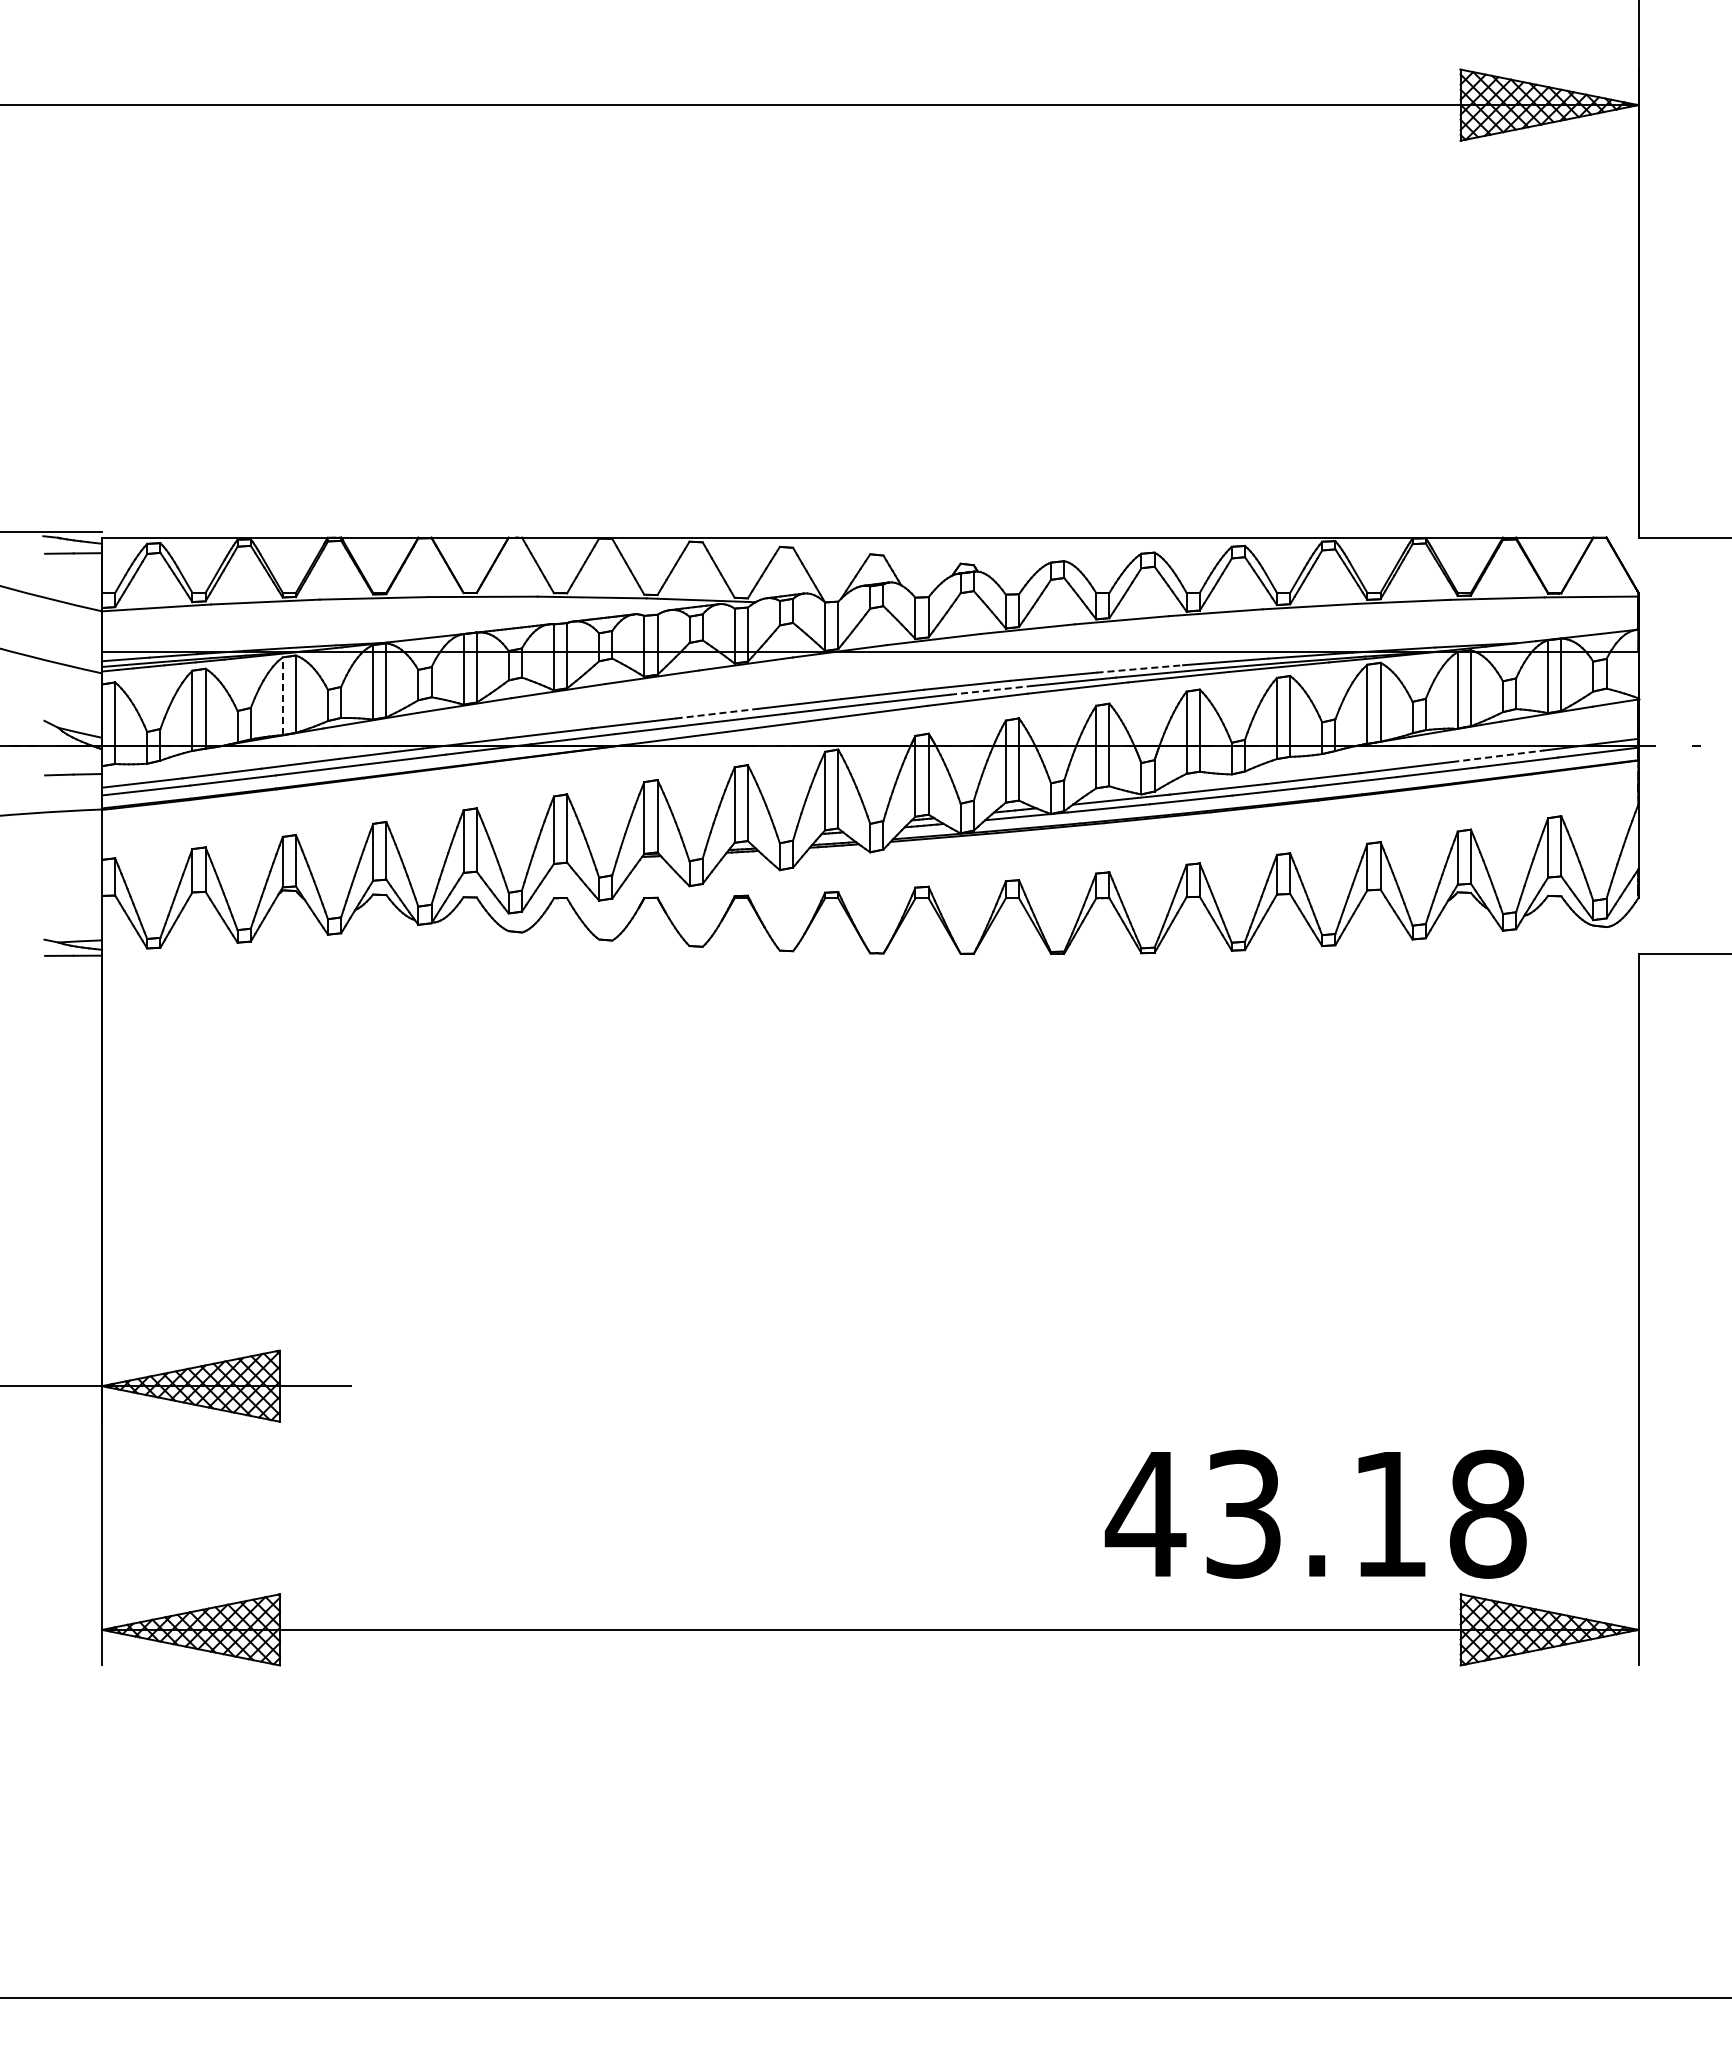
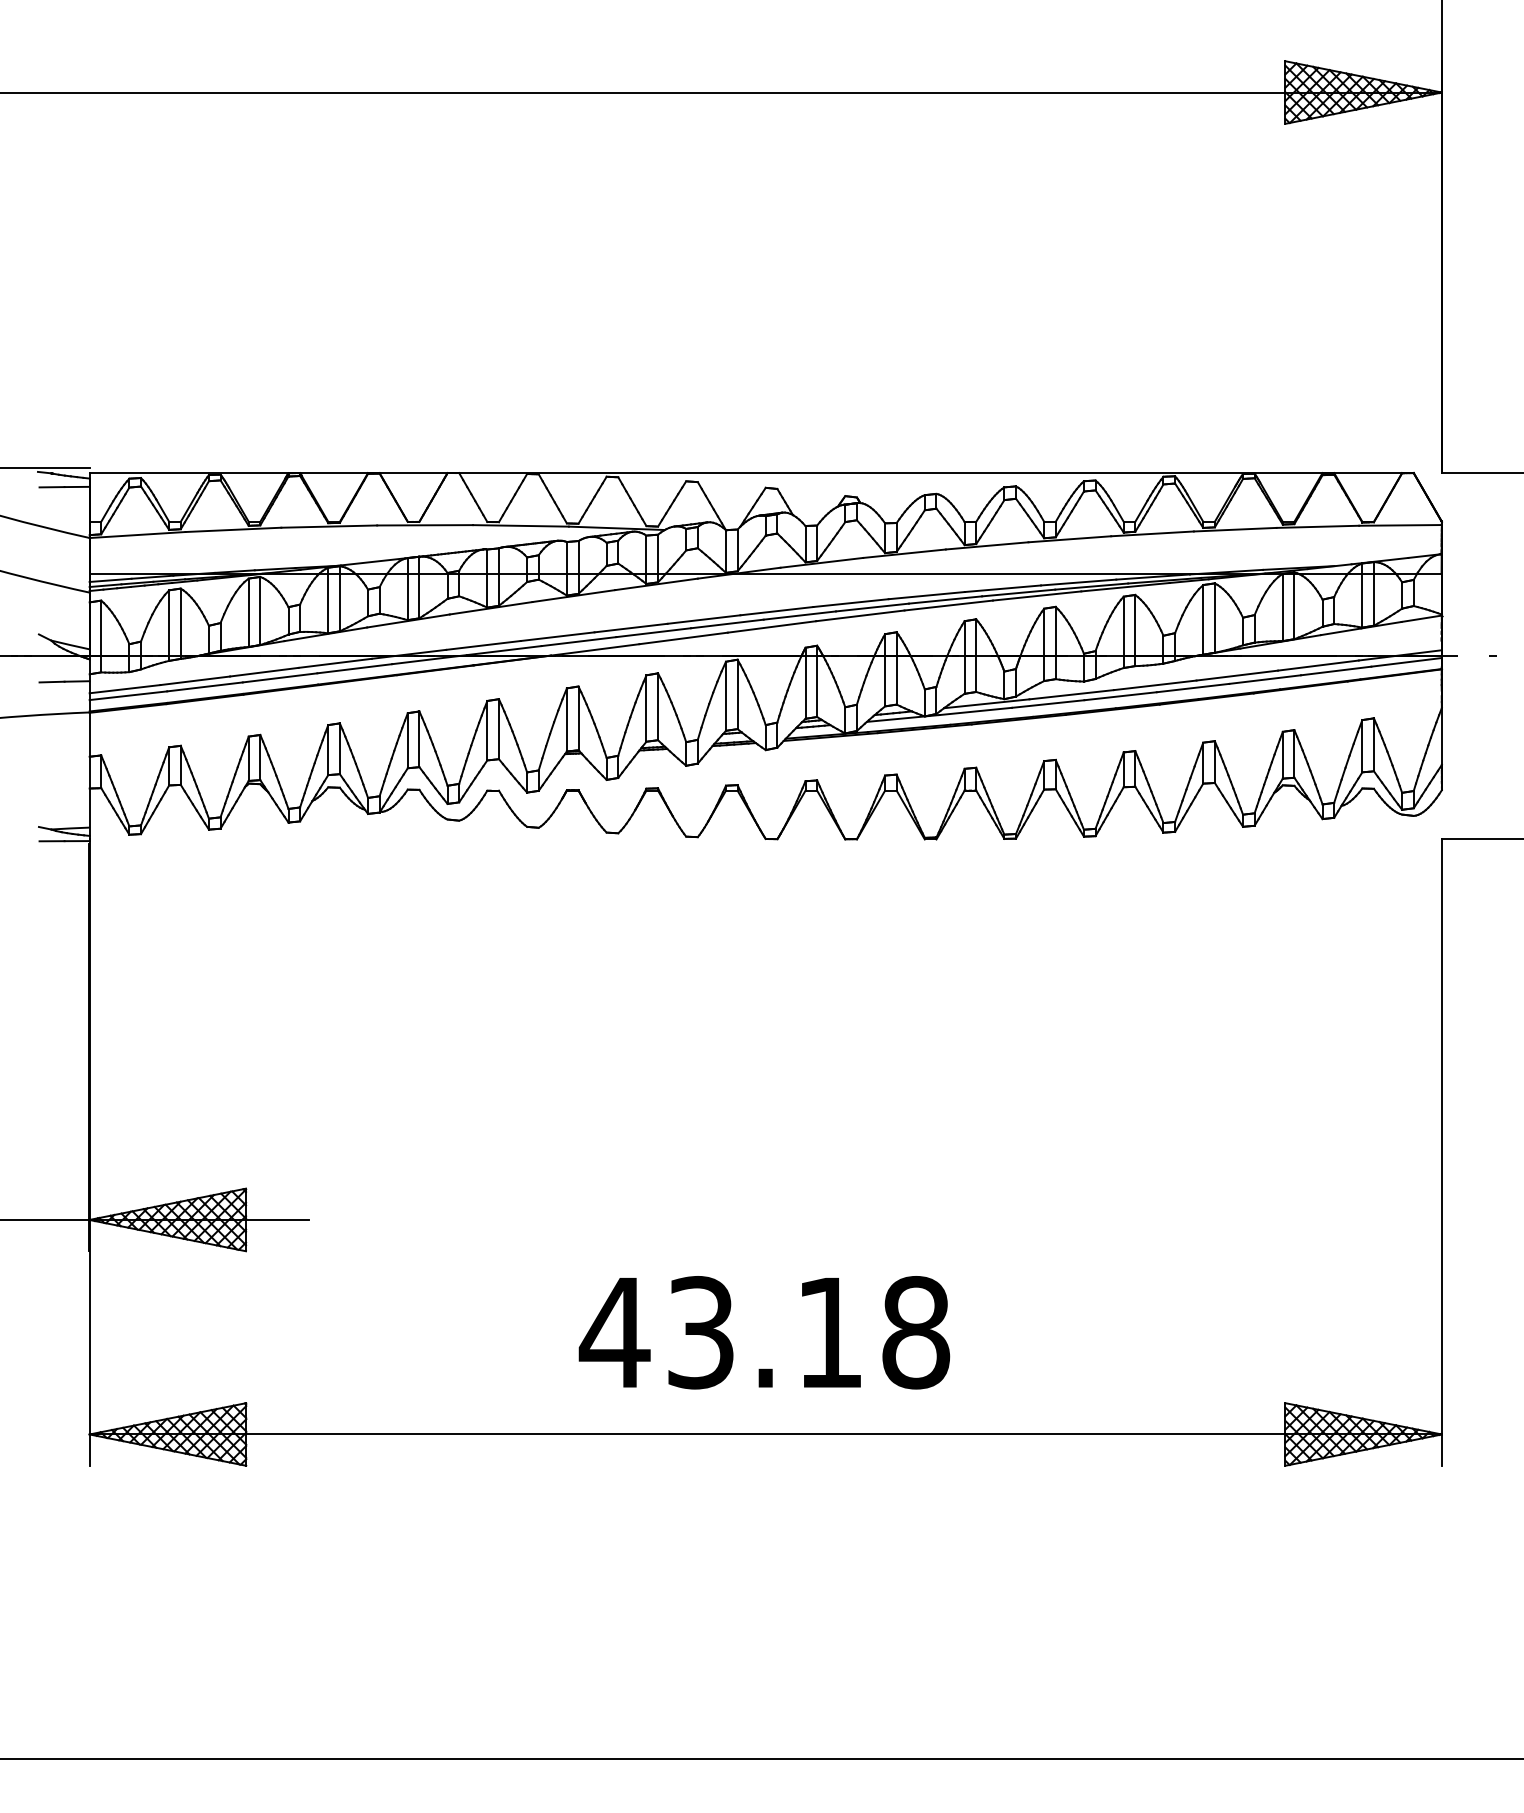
line: (1140, 668) -> (1003, 588), dashed -> solid
line: (991, 690) -> (872, 607), dashed -> solid
line: (282, 696) -> (248, 612), dashed -> solid
line: (717, 713) -> (631, 627), dashed -> solid
line: (1498, 756) -> (1318, 665), dashed -> solid
text: (1315, 1513) -> (764, 1332), moved

